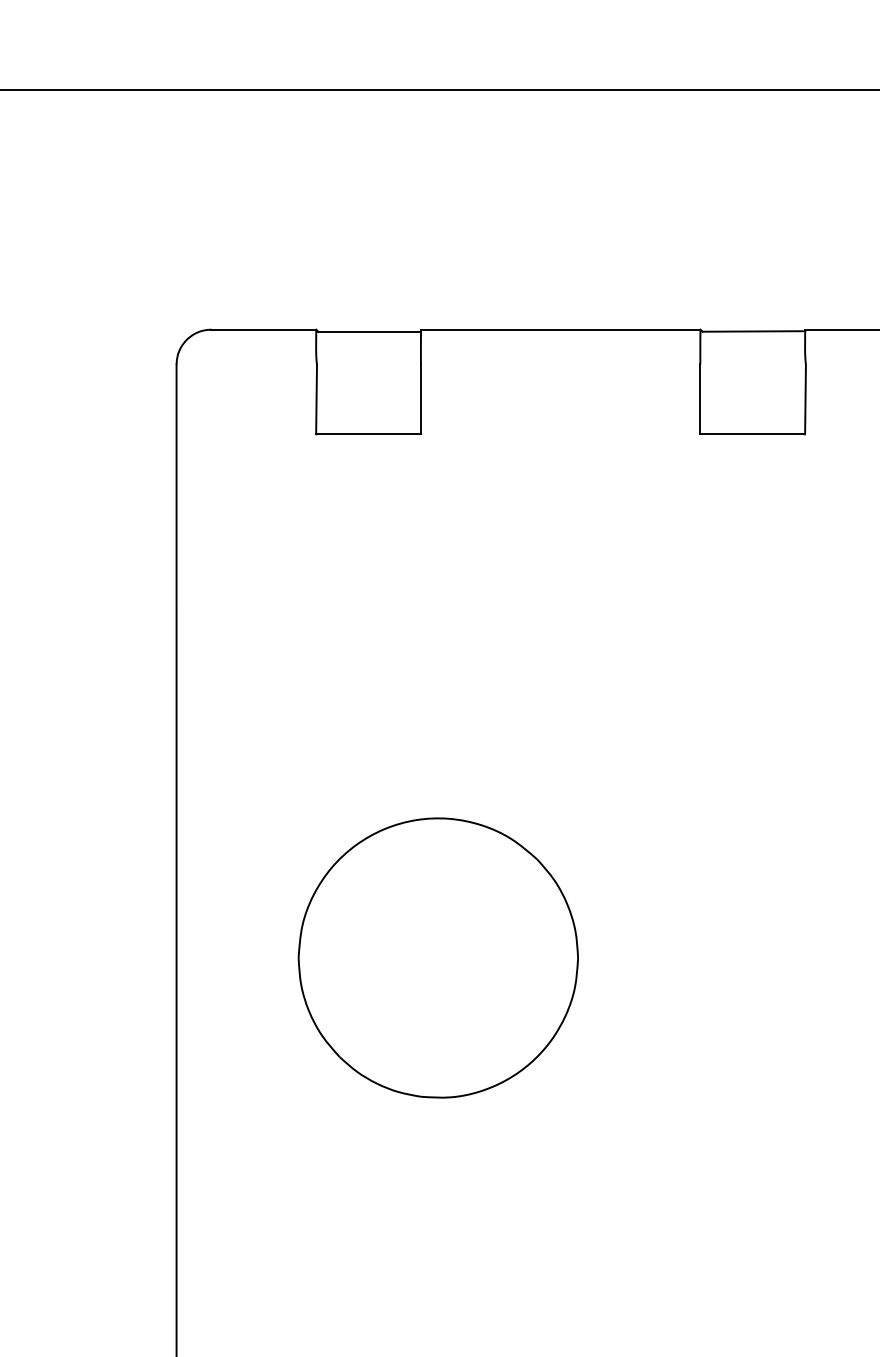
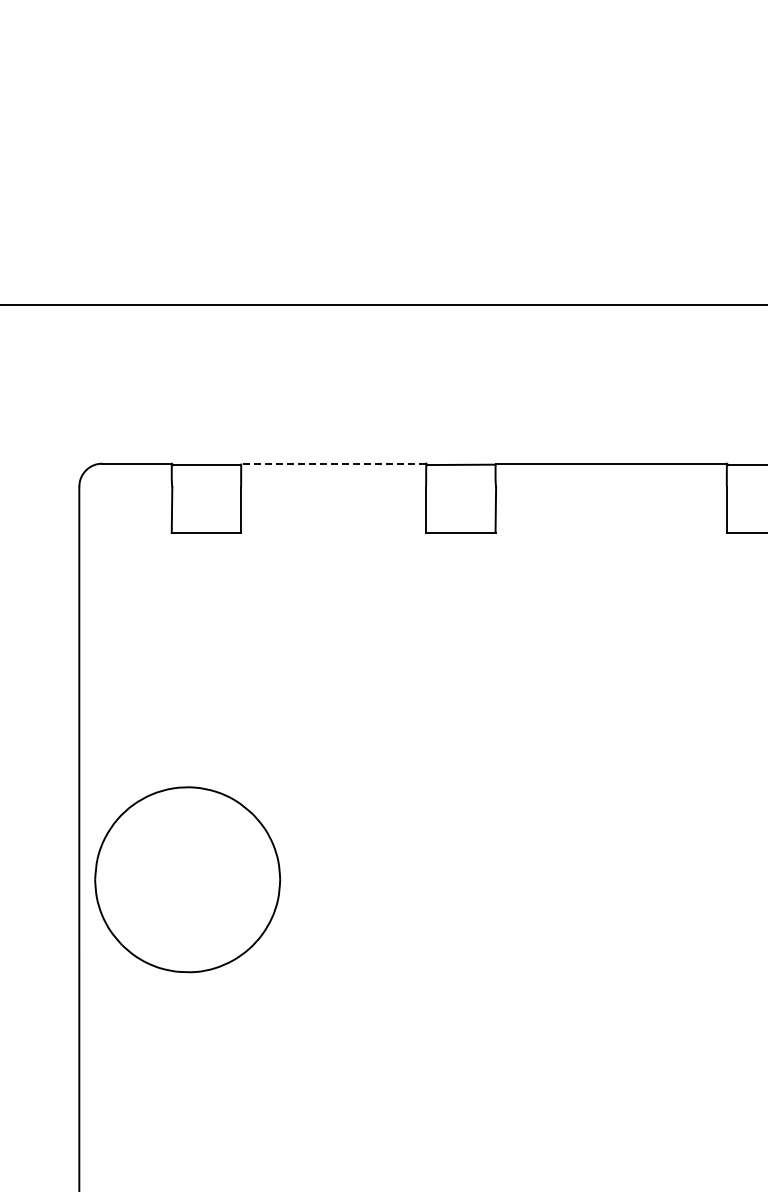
line: (560, 329) -> (333, 463), solid -> dashed
part: (438, 957) -> (187, 879), moved

